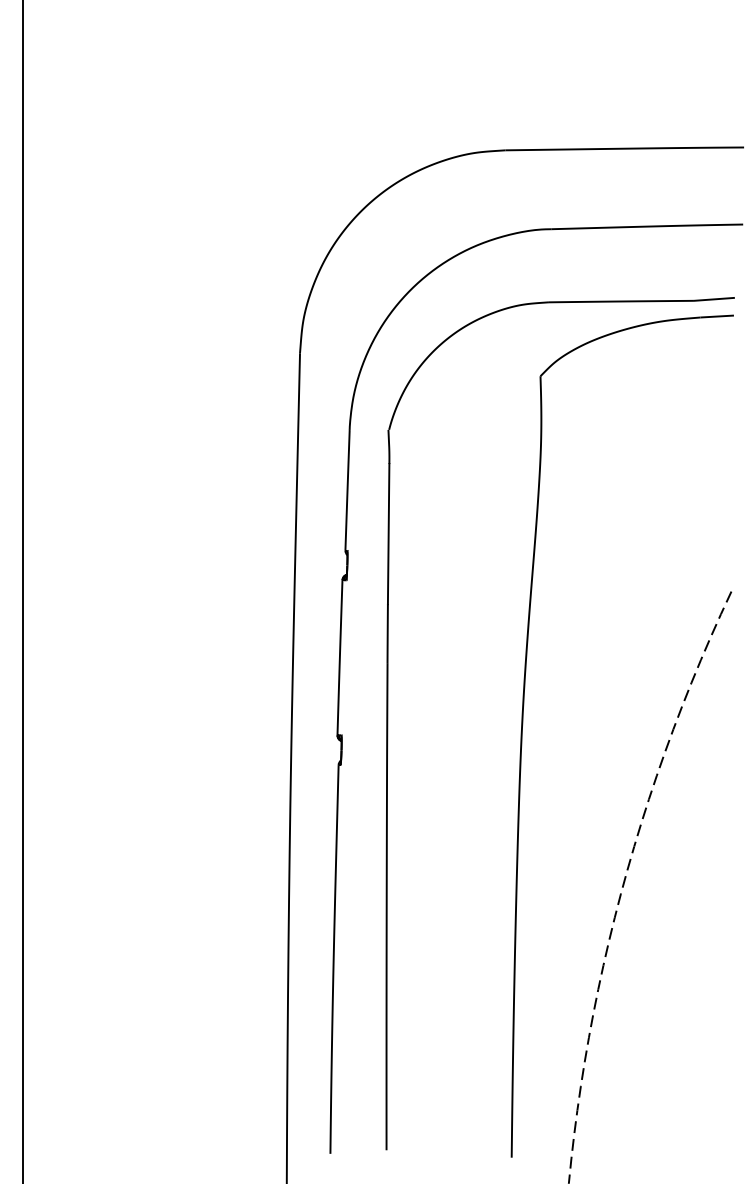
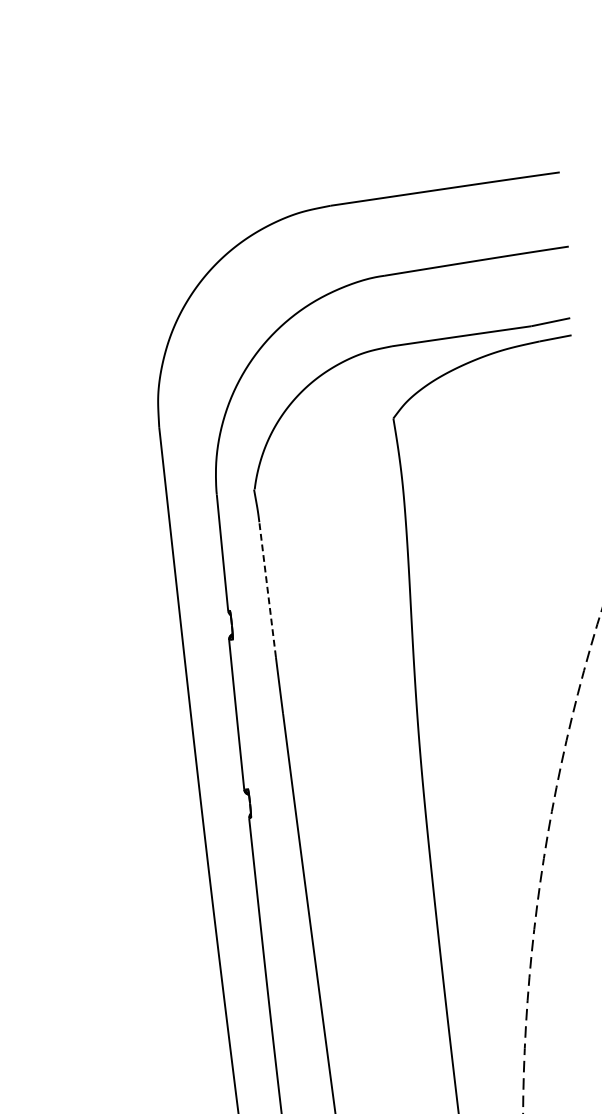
line: (388, 533) -> (267, 589), solid -> dashed

